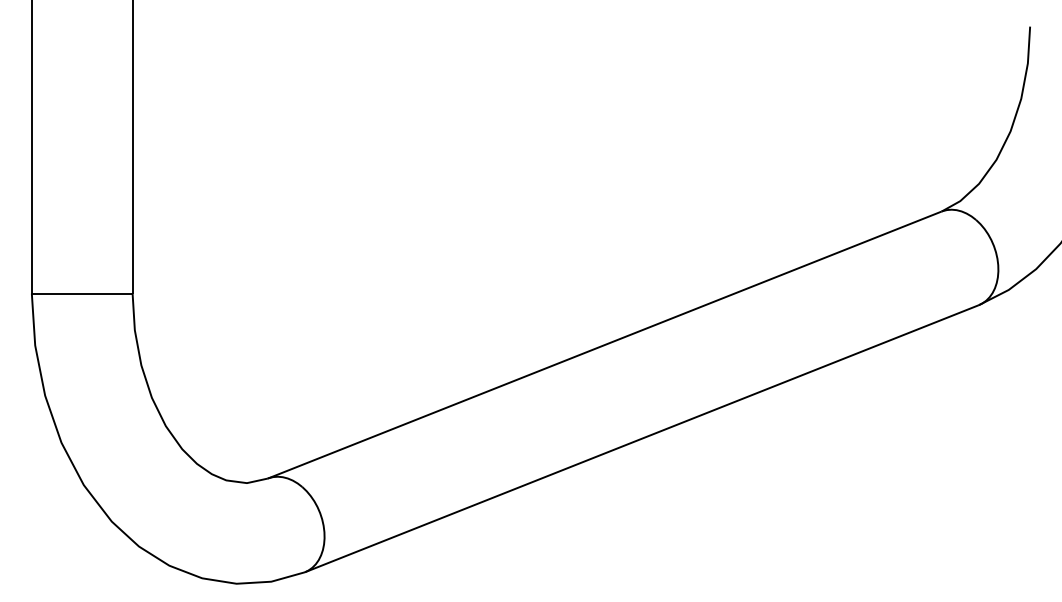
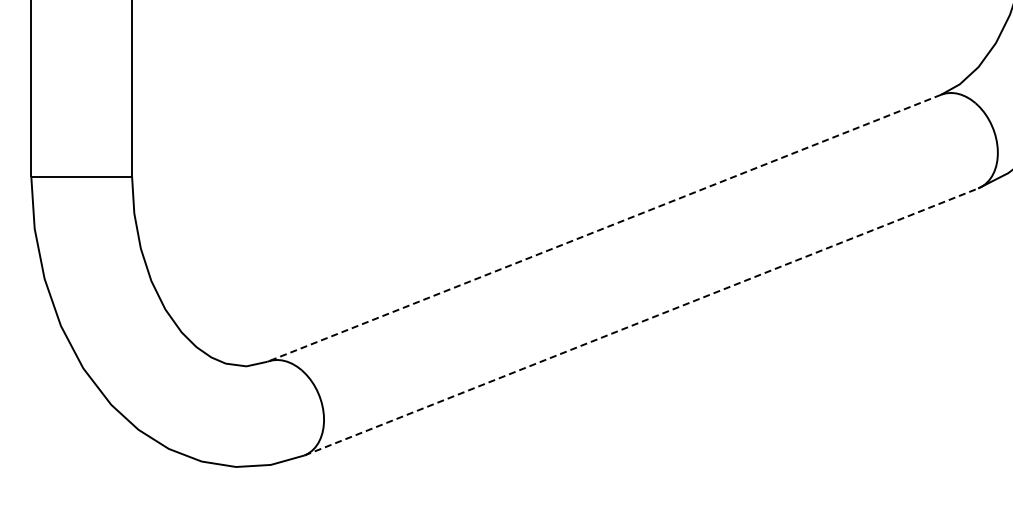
line: (604, 345) -> (603, 228), solid -> dashed
line: (642, 438) -> (641, 321), solid -> dashed

